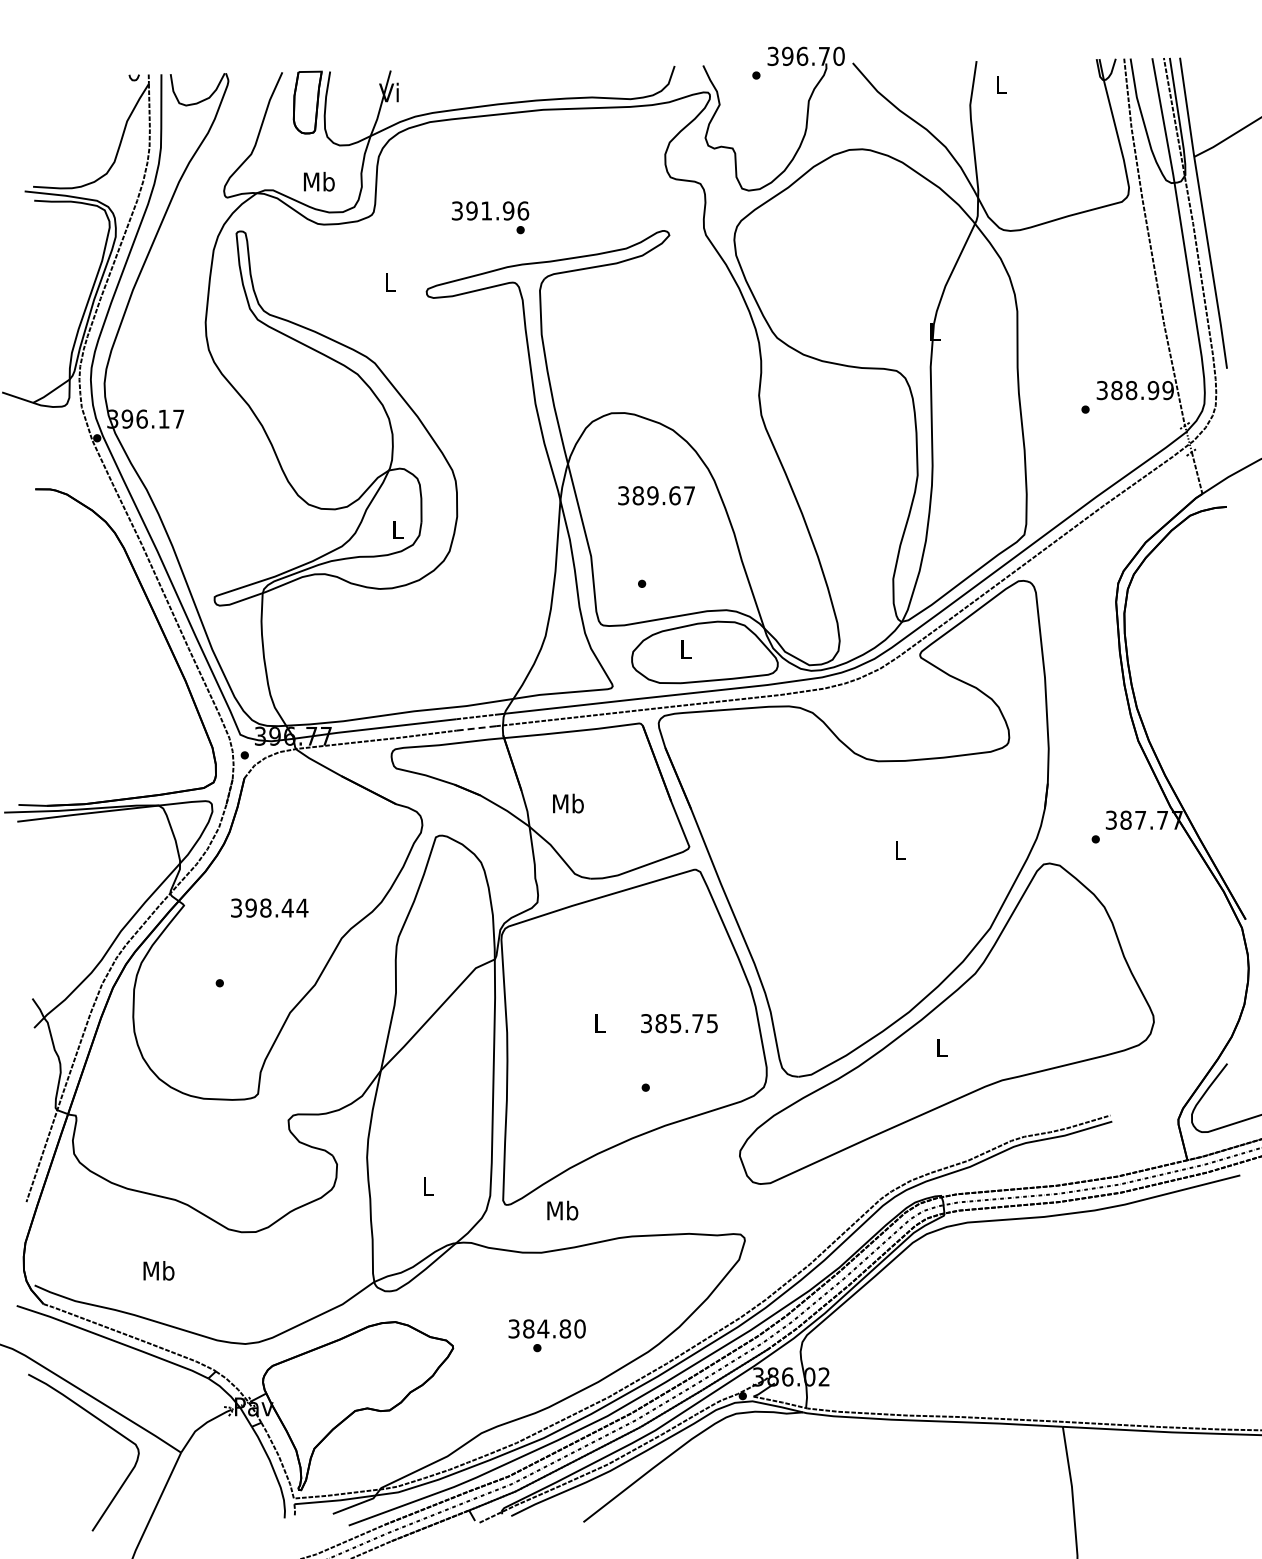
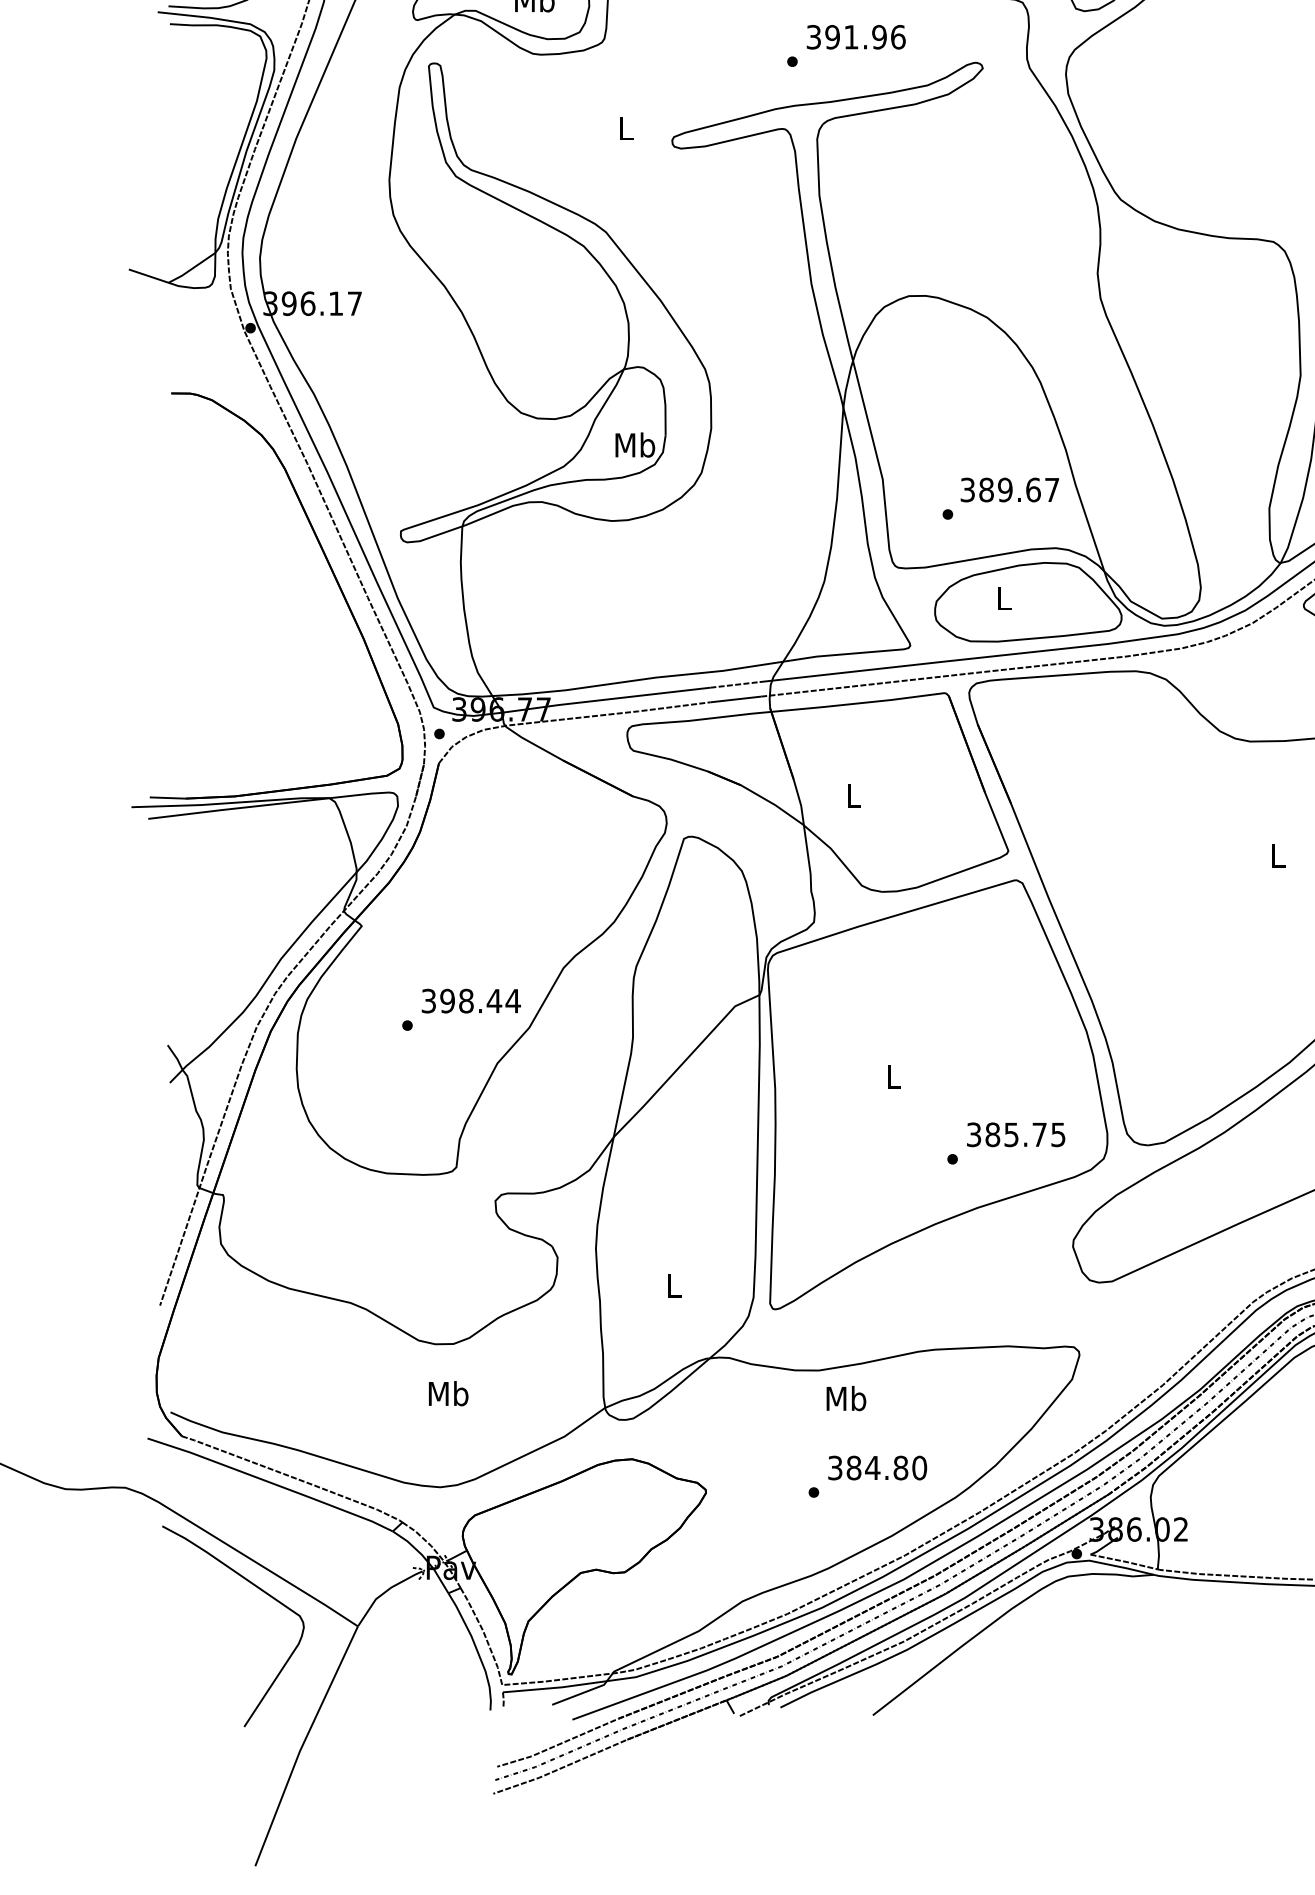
text: (490, 210) -> (856, 36), moved
text: (656, 495) -> (1009, 489), moved
text: (397, 529) -> (634, 444), L -> Mb
line: (476, 728) -> (735, 699), dashed -> solid
text: (568, 803) -> (853, 795), Mb -> L
text: (269, 907) -> (471, 1000), moved
text: (679, 1023) -> (1016, 1134), moved
text: (562, 1210) -> (846, 1398), moved
text: (158, 1270) -> (448, 1393), moved
text: (546, 1328) -> (876, 1467), moved

